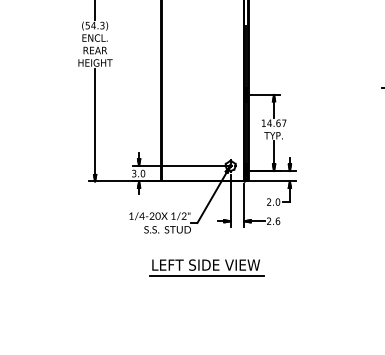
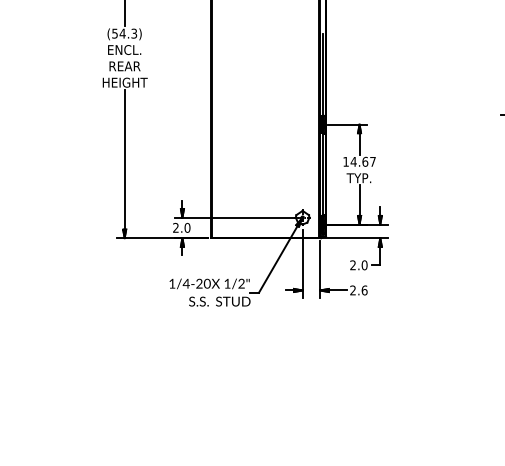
text: (133, 173) -> (175, 227), 3.0 -> 2.0
part: (206, 267) -> (270, 351), removed

